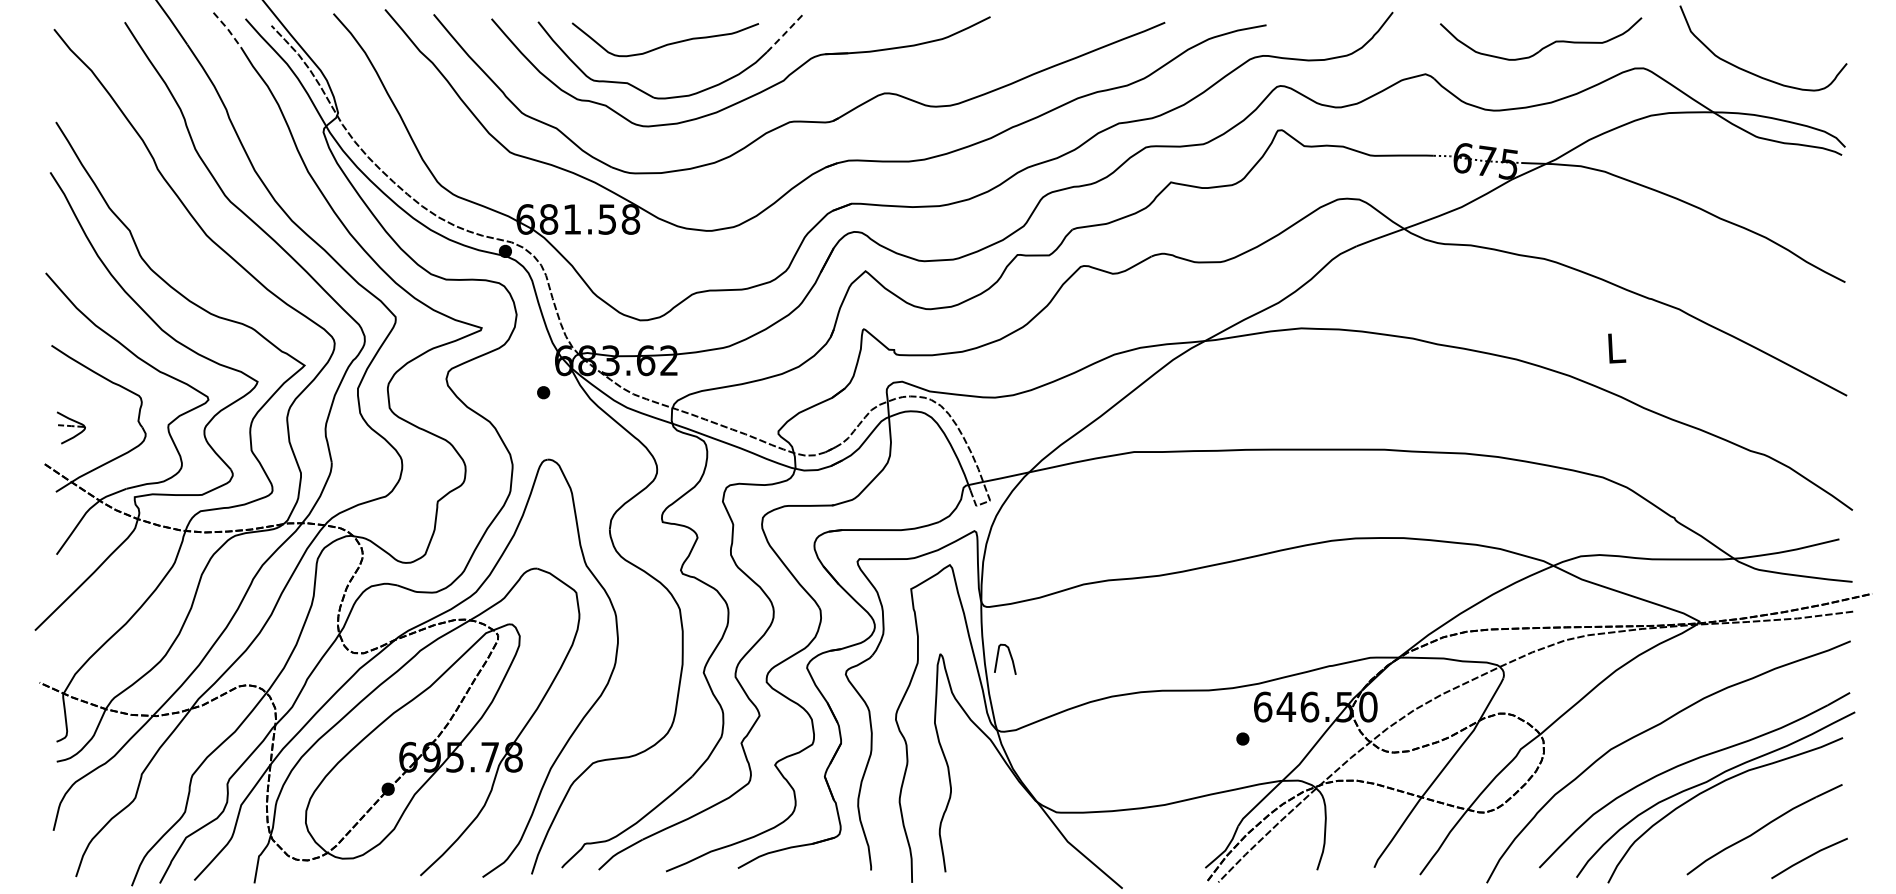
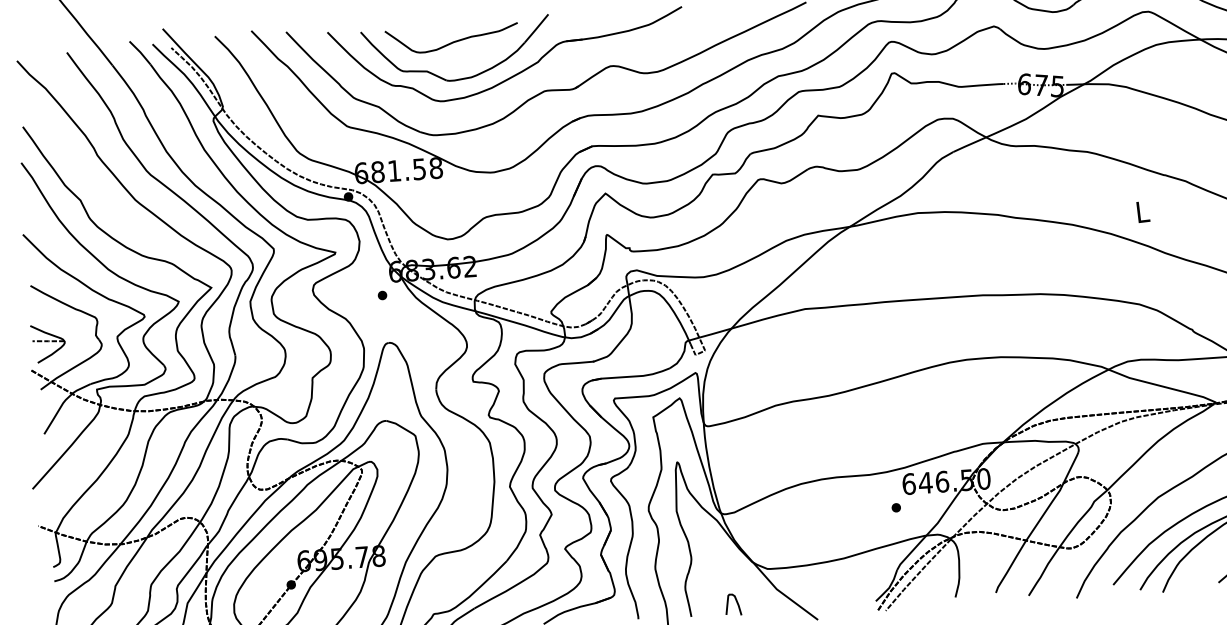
line: (227, 29) -> (140, 52), dashed -> solid
line: (784, 33) -> (536, 28), dashed -> solid
part: (71, 427) -> (48, 343), size x1.67
curve: (1010, 657) -> (736, 603), moved

